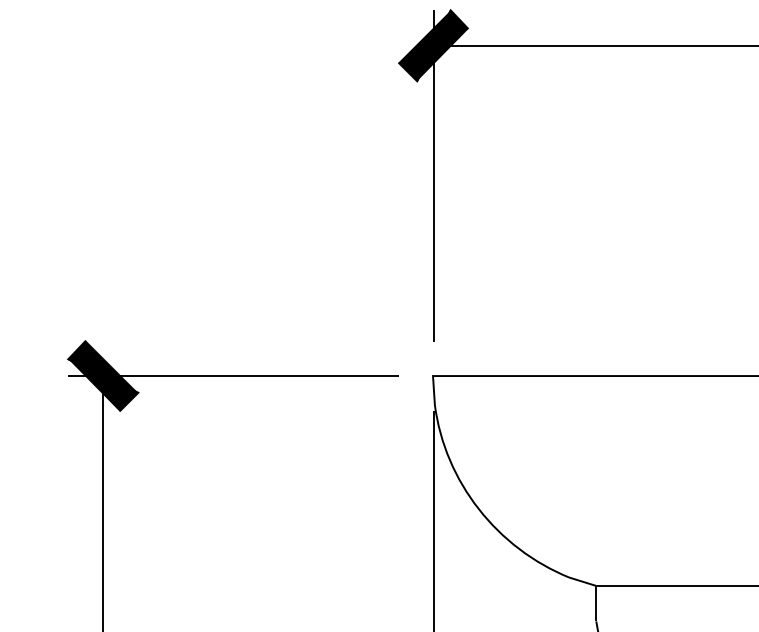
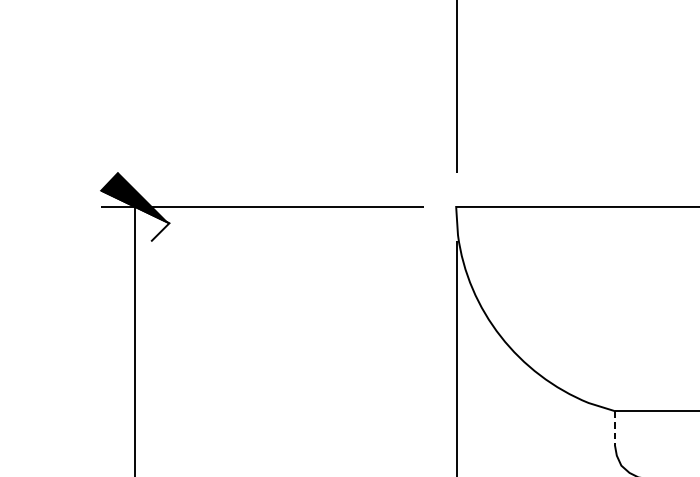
fill: (103, 385) -> (135, 216), removed
line: (596, 603) -> (615, 428), solid -> dashed

